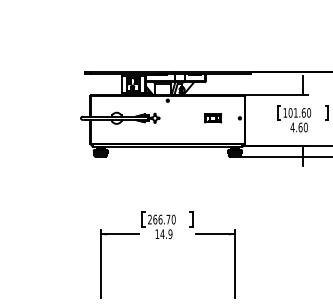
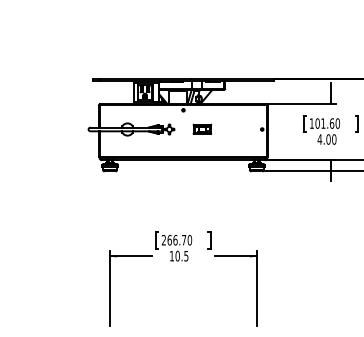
part: (213, 118) -> (202, 129), moved
text: (300, 126) -> (328, 138), 4.60 -> 4.00
text: (166, 234) -> (182, 256), 14.9 -> 10.5

